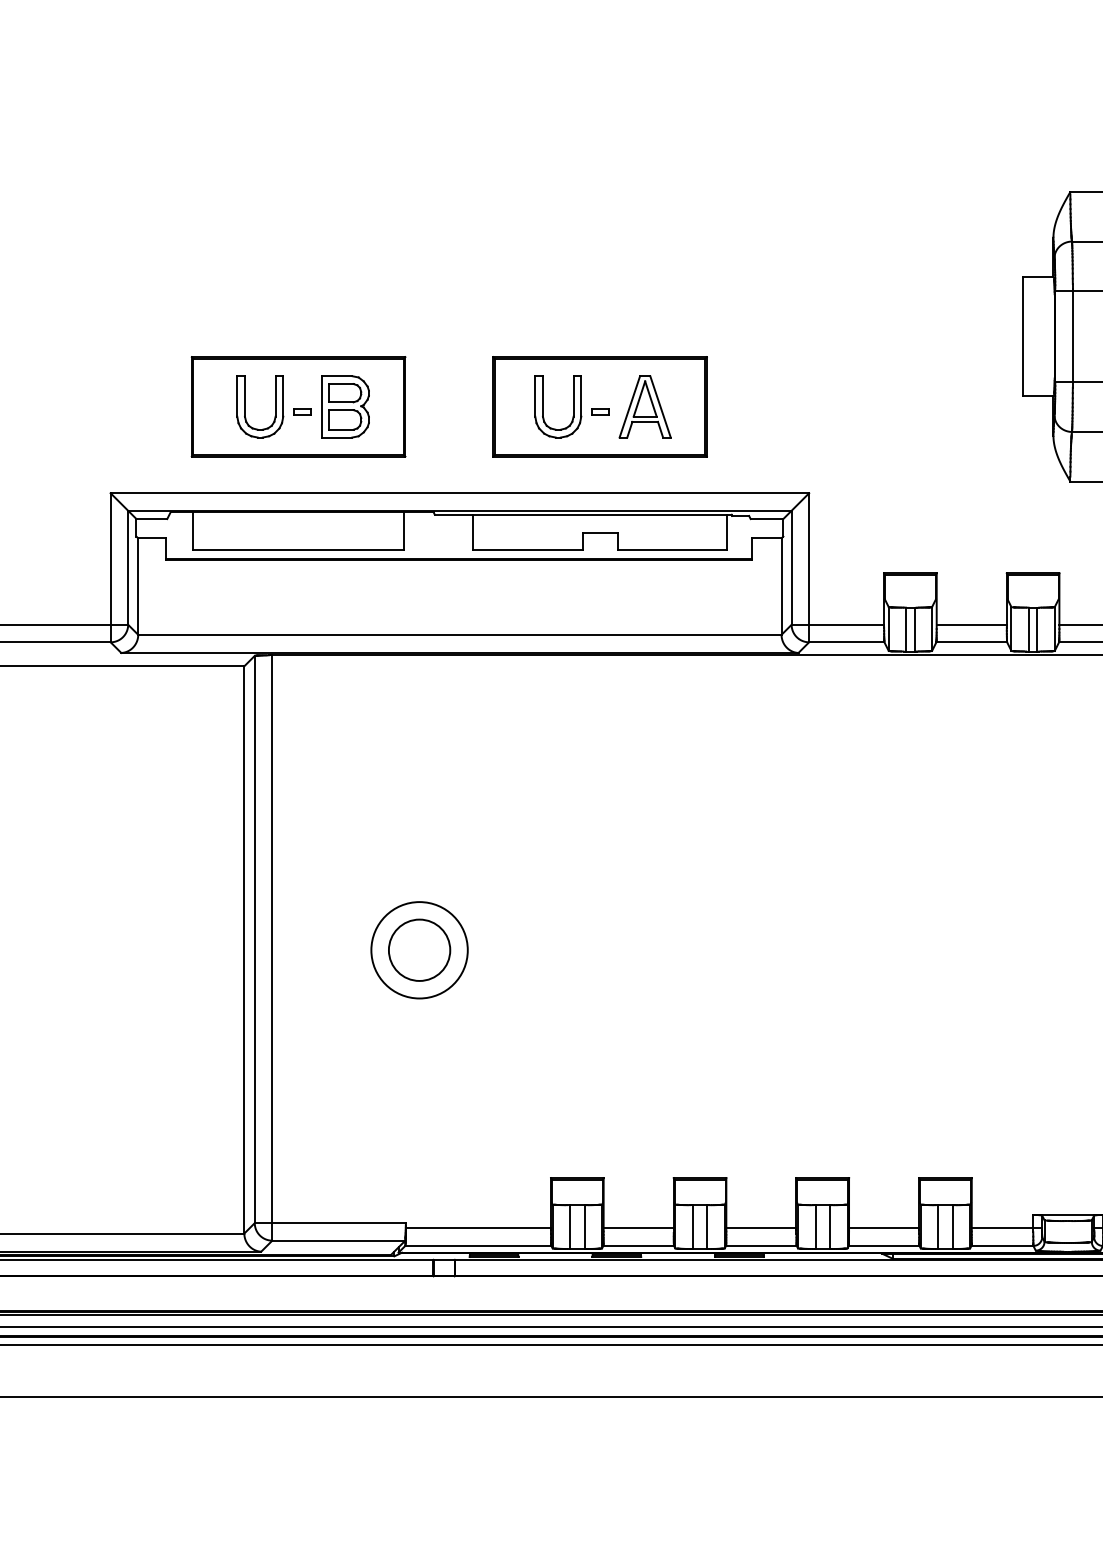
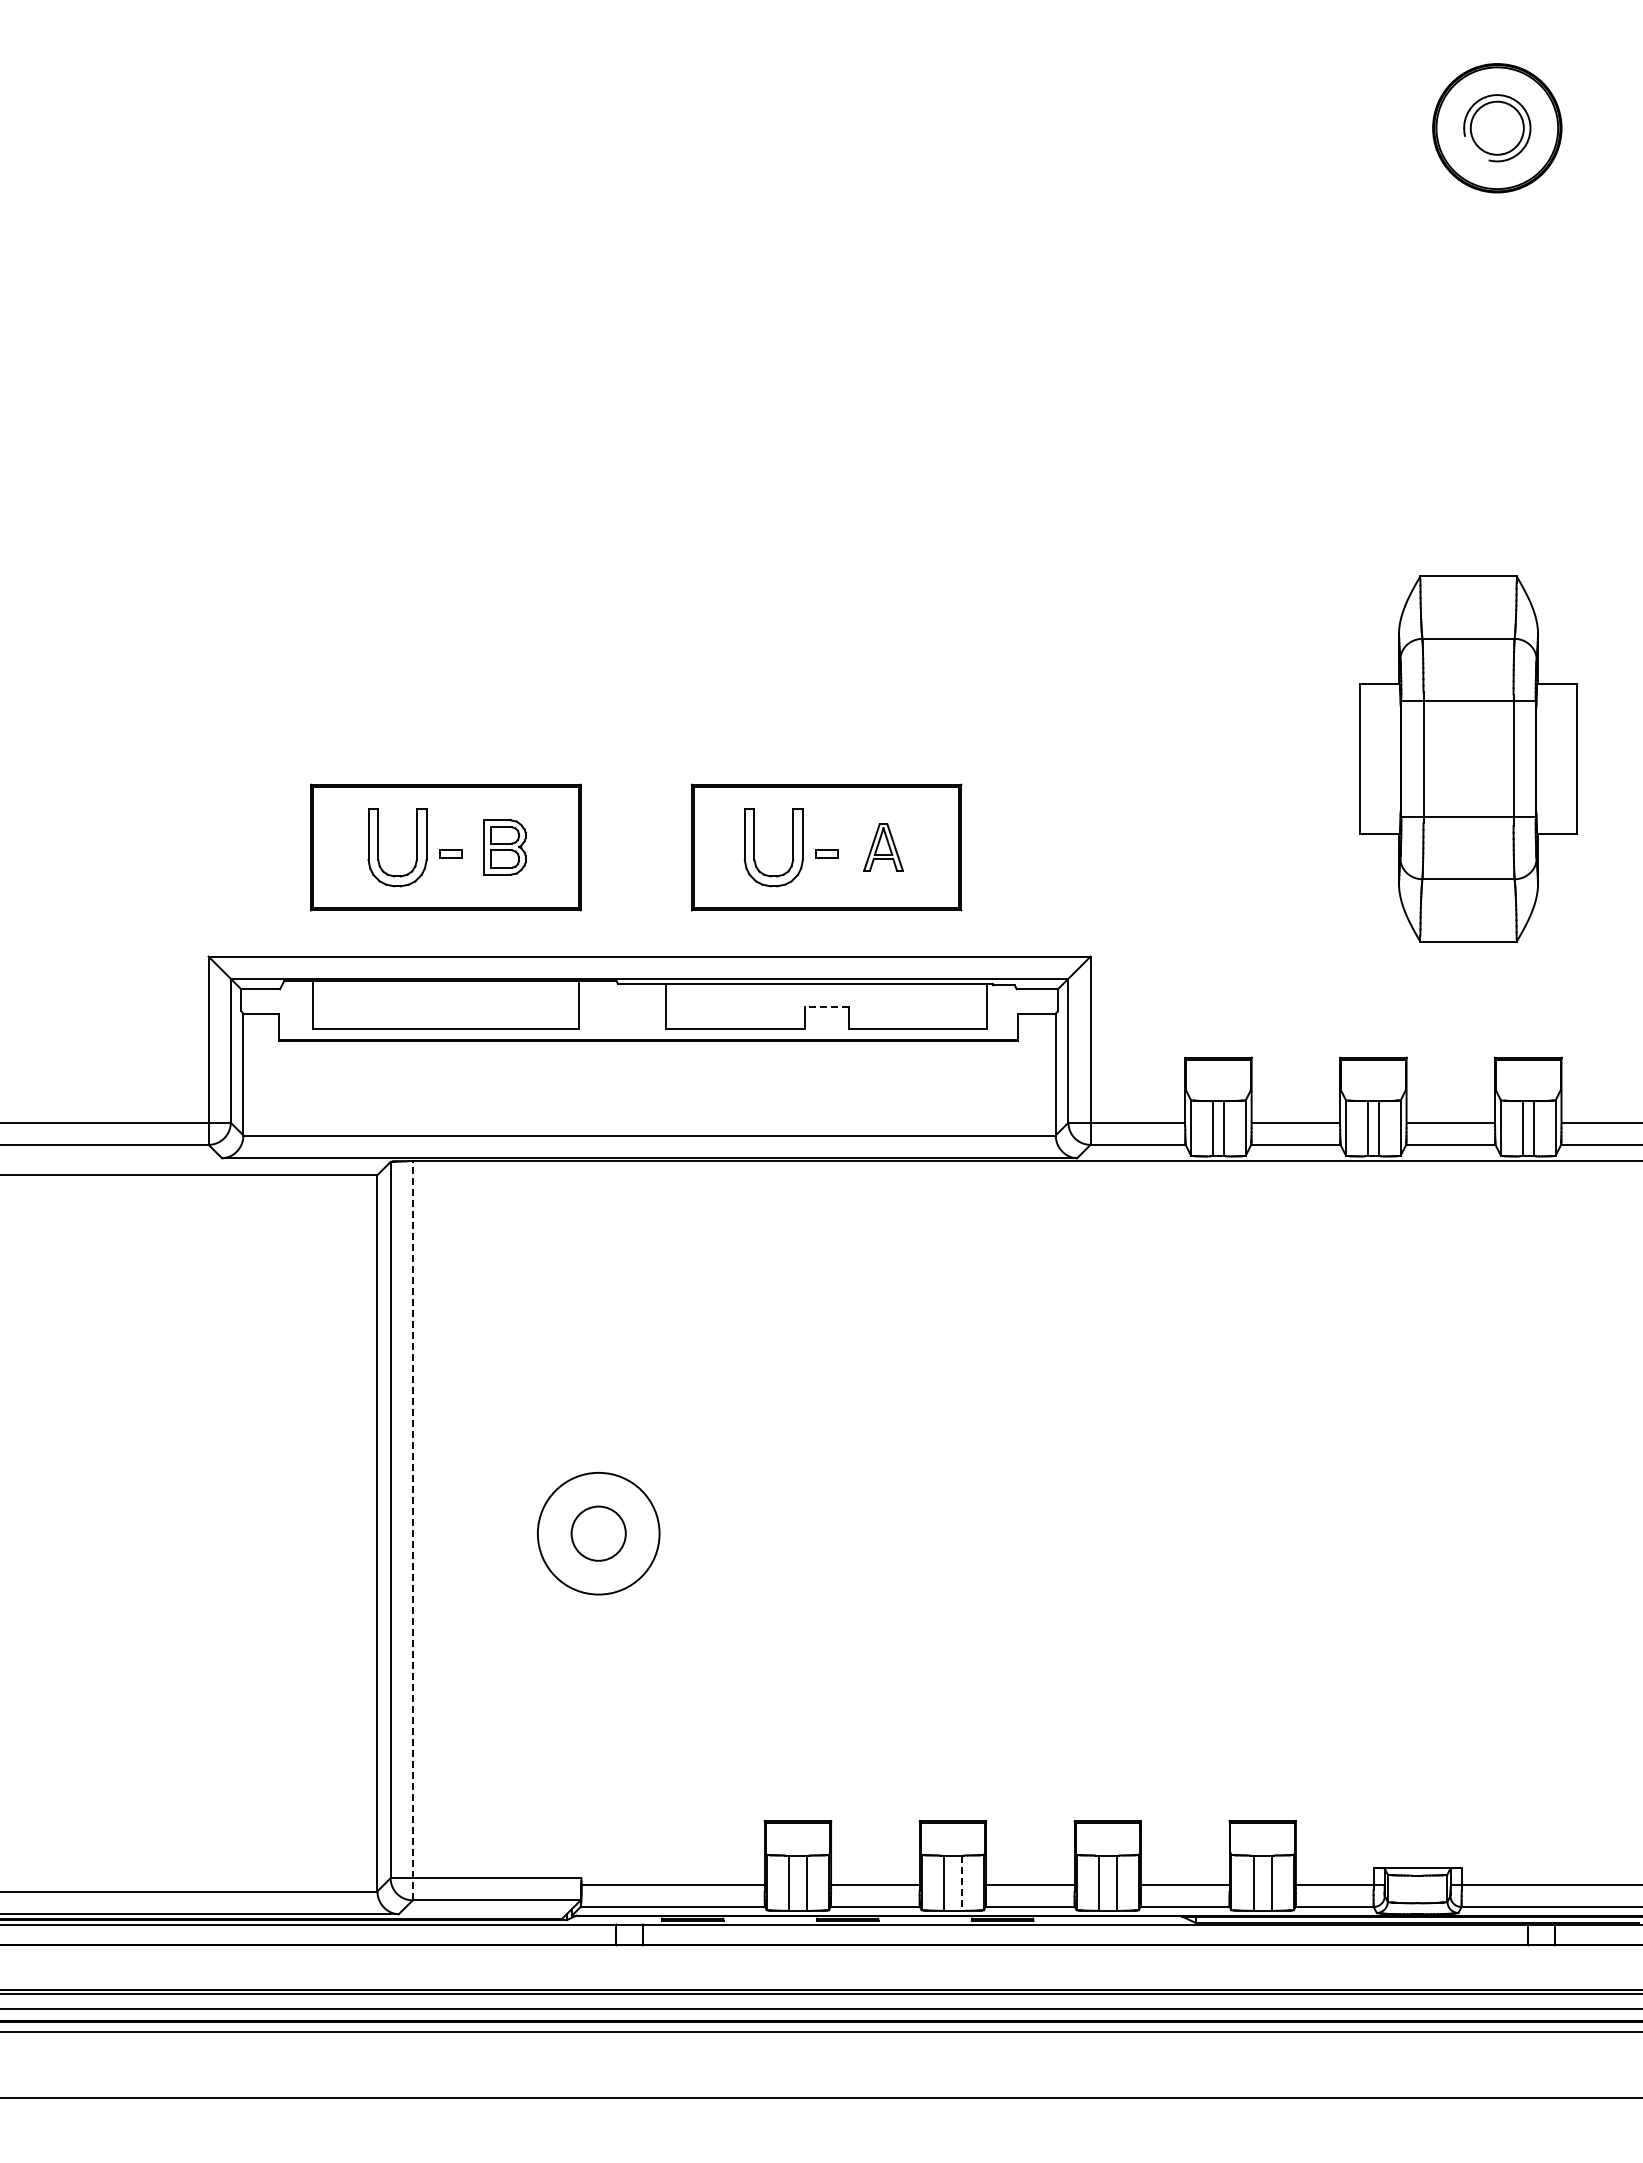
part: (344, 406) -> (504, 847), size x0.7
part: (645, 406) -> (883, 847), size x0.6
line: (600, 532) -> (826, 1006), solid -> dashed
line: (272, 947) -> (412, 1530), solid -> dashed
circle: (419, 950) -> (598, 1533), size x0.7
line: (706, 1227) -> (961, 1883), solid -> dashed

